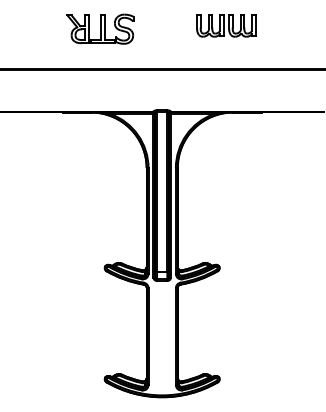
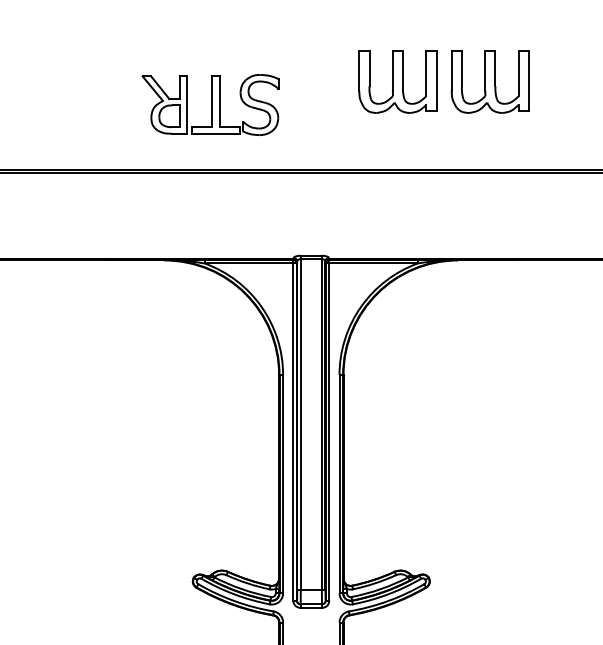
part: (226, 25) -> (443, 80), size x1.4
part: (100, 28) -> (210, 103), moved

